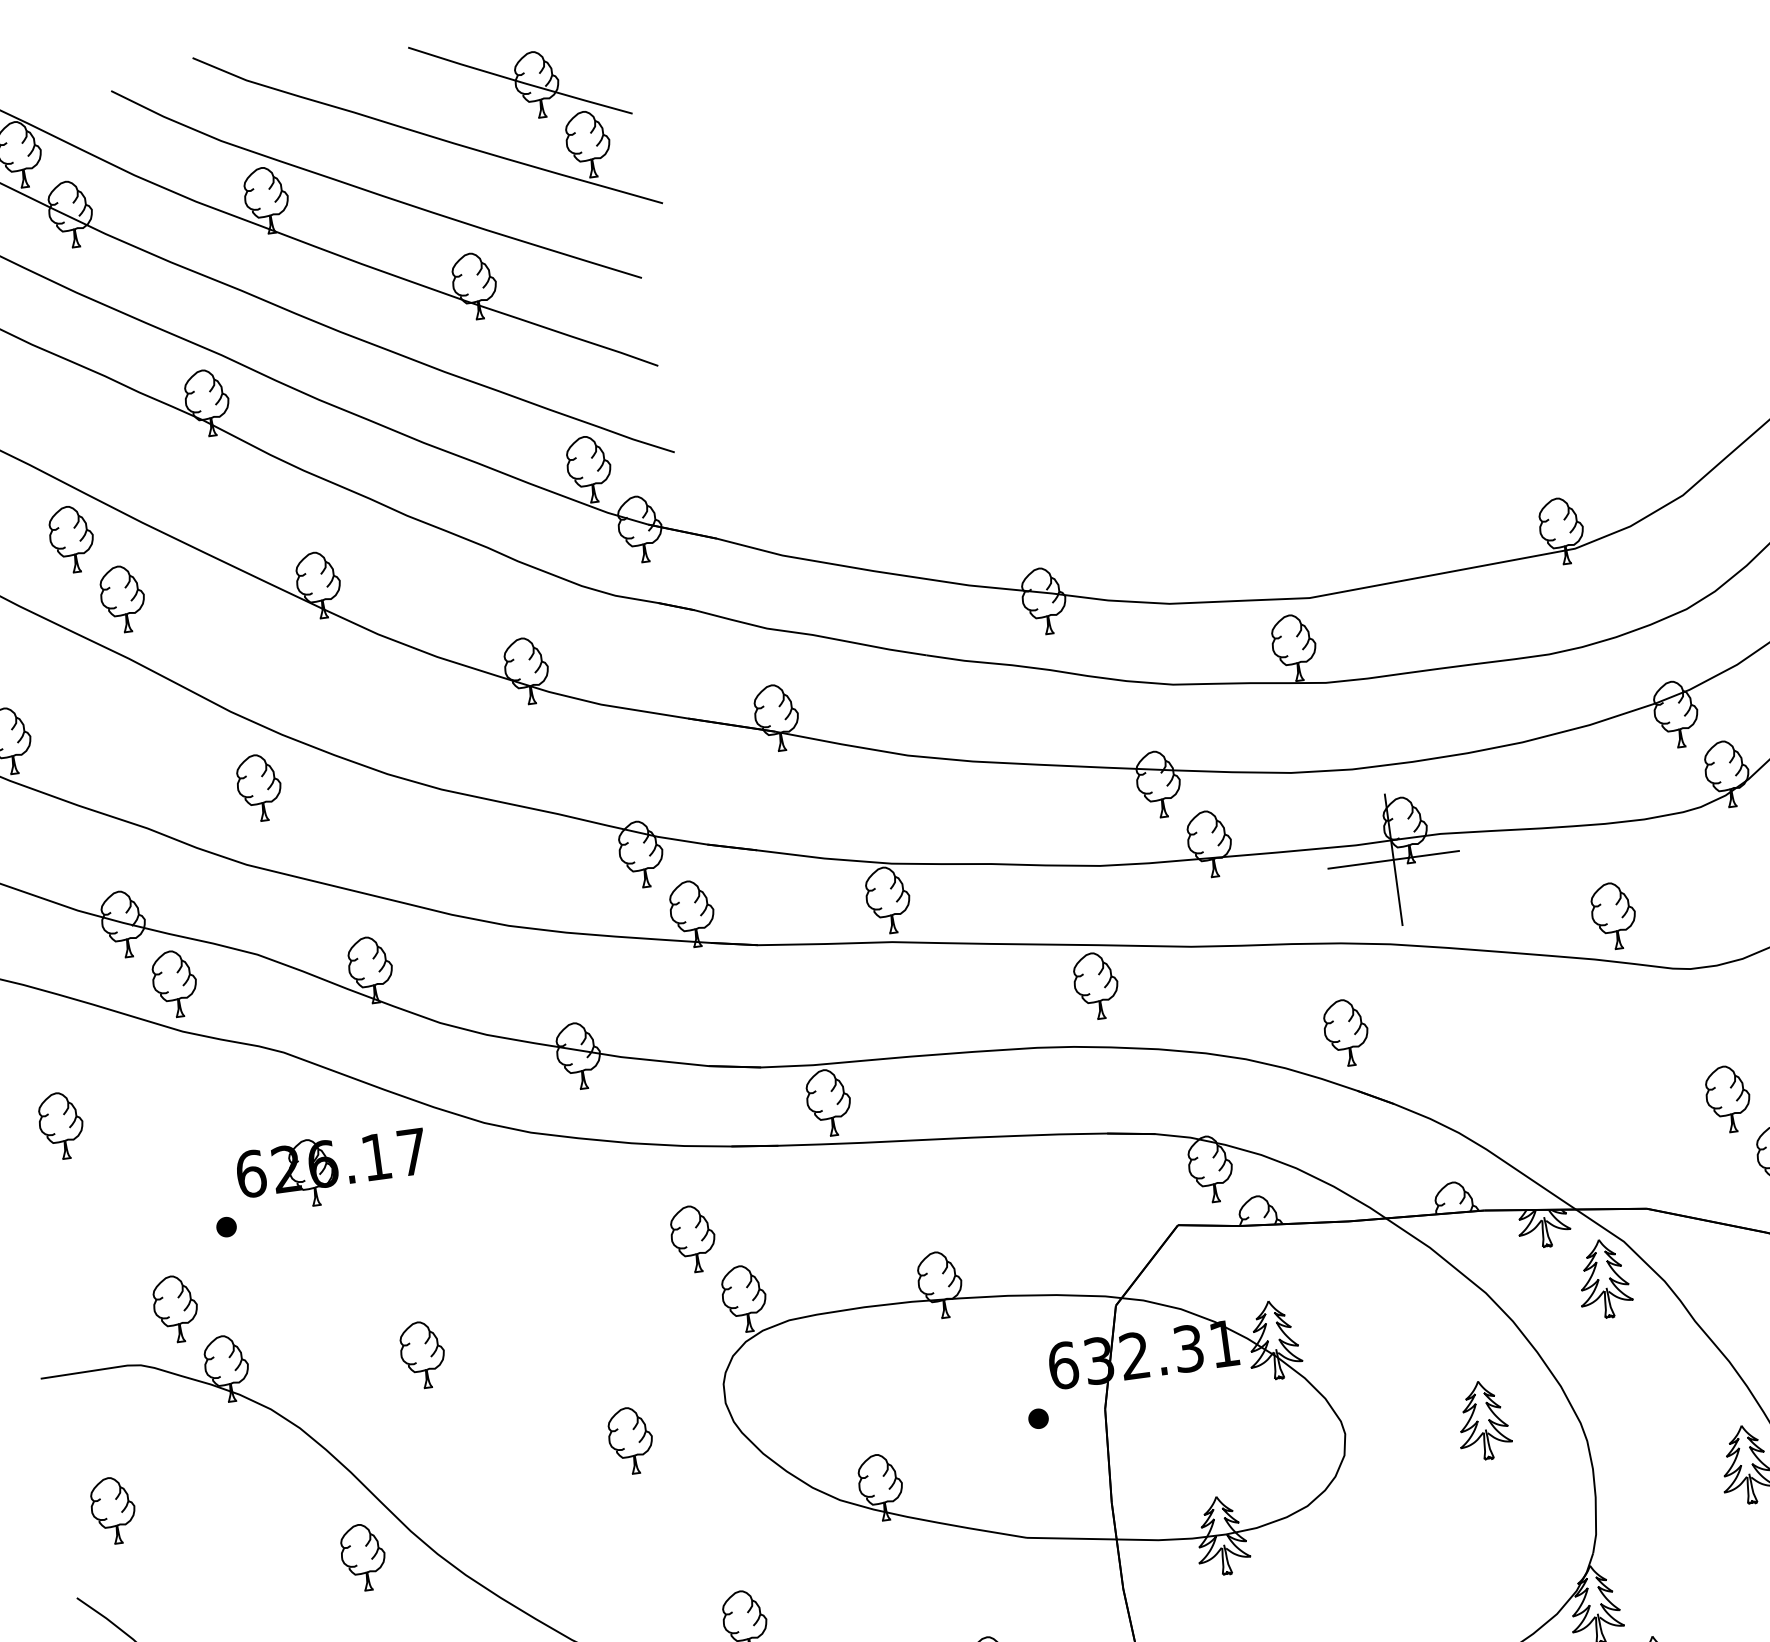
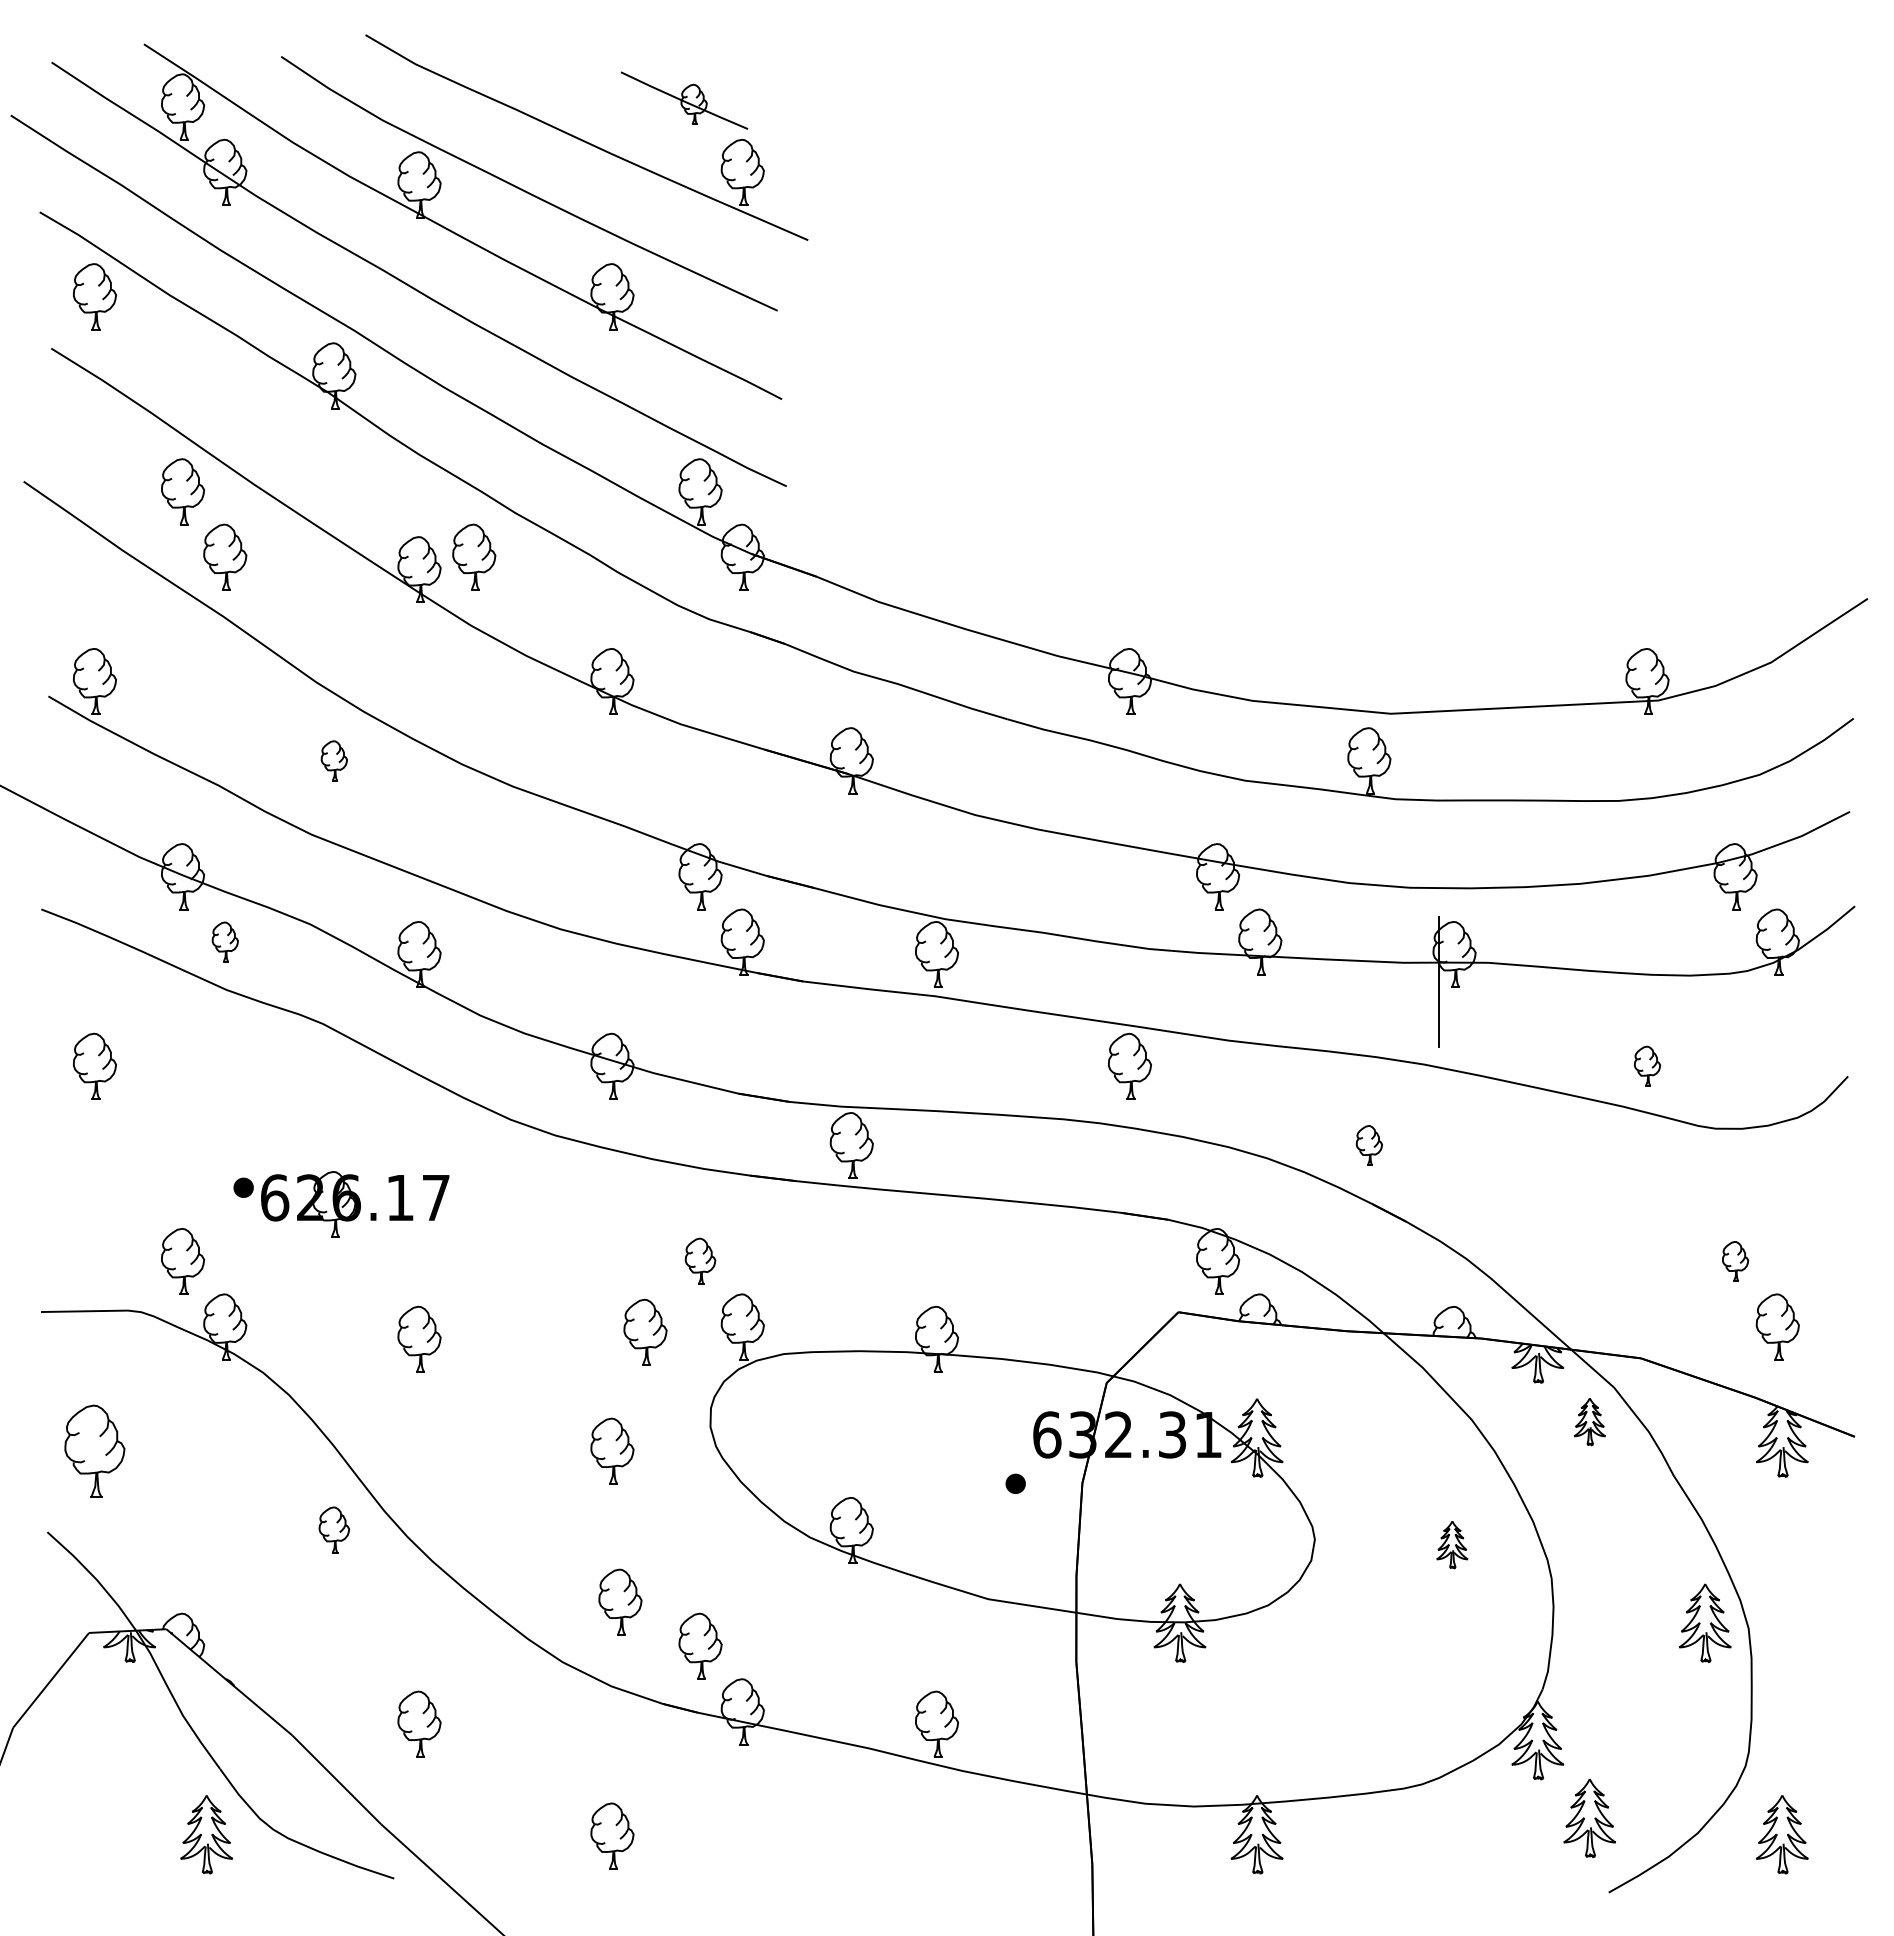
part: (520, 80) -> (684, 100), size x0.6
part: (372, 564) -> (474, 556), added
part: (259, 787) -> (334, 760), size x0.6
line: (1393, 860) -> (1438, 982), removed
part: (1613, 915) -> (1647, 1065), size x0.6
part: (175, 983) -> (225, 941), size x0.6
part: (1346, 1032) -> (1369, 1145), size x0.6
part: (1728, 1099) -> (1735, 1261), size x0.6
part: (332, 1169) -> (355, 1204), moved
part: (693, 1239) -> (700, 1261), size x0.7
part: (1603, 1278) -> (1589, 1421), size x0.6
part: (647, 1316) -> (645, 1331), added
part: (1483, 1420) -> (1452, 1544), size x0.6
part: (112, 1509) -> (94, 1450), size x1.4
part: (363, 1556) -> (334, 1529), size x0.7
part: (659, 1589) -> (620, 1601), added

